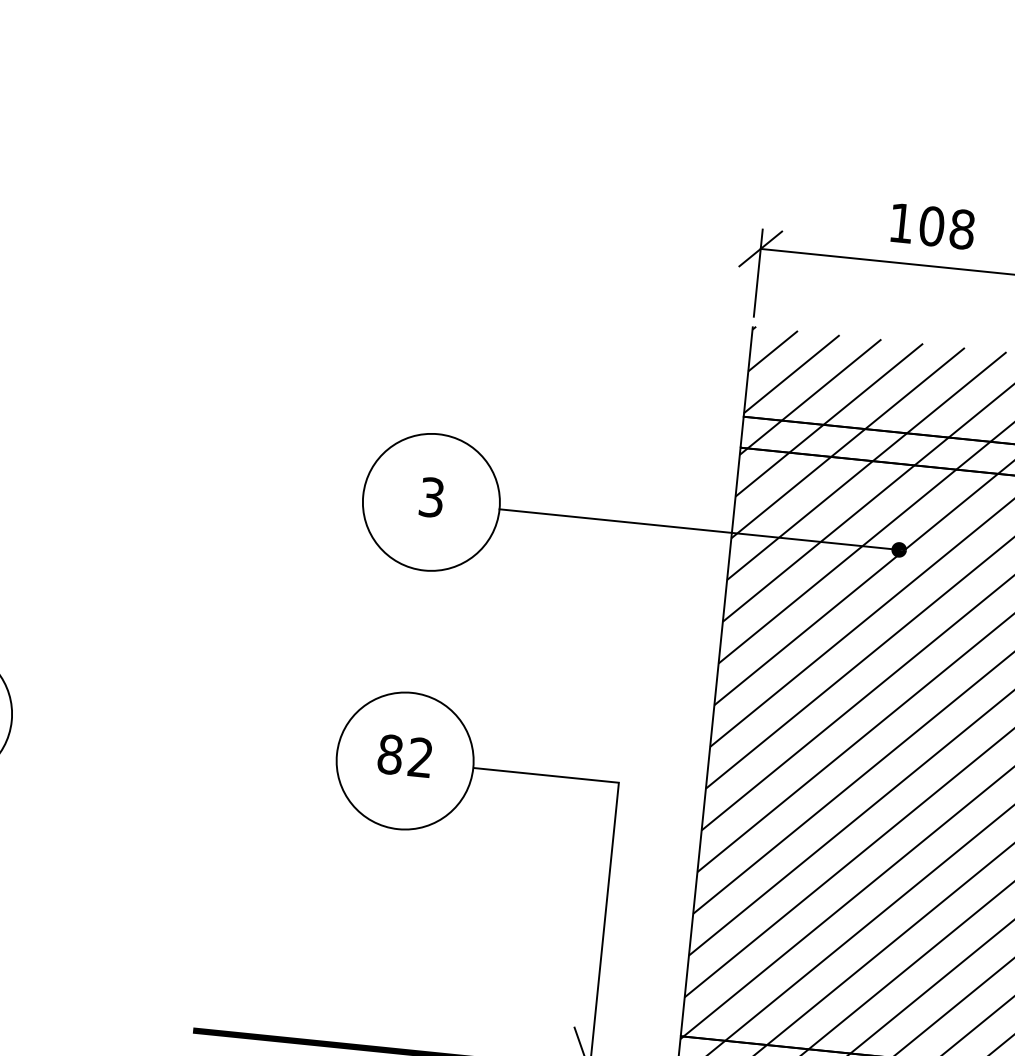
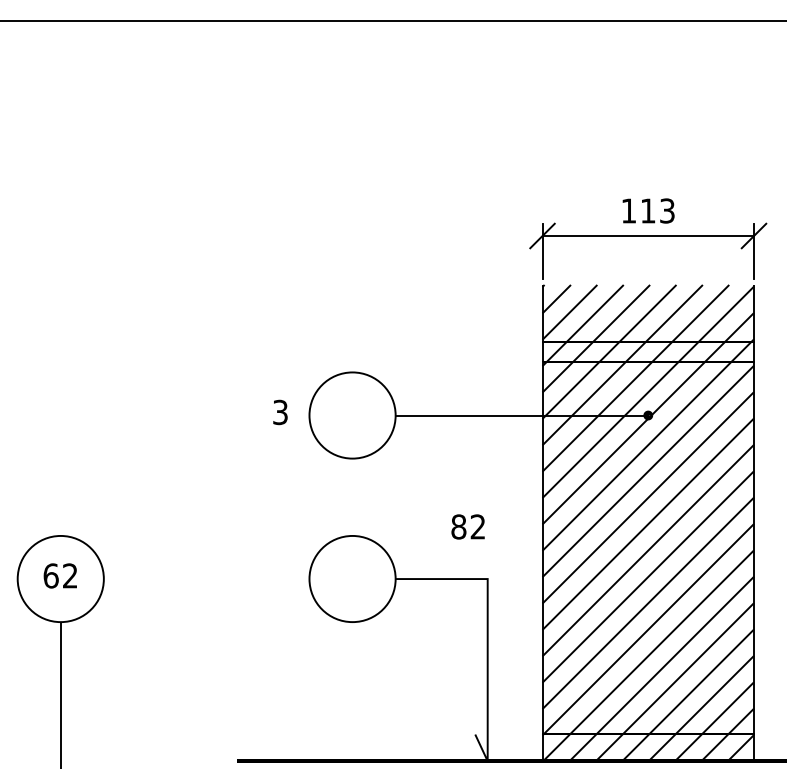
text: (946, 227) -> (657, 210), 108 -> 113
text: (431, 497) -> (280, 412), moved
text: (404, 755) -> (467, 526), moved

